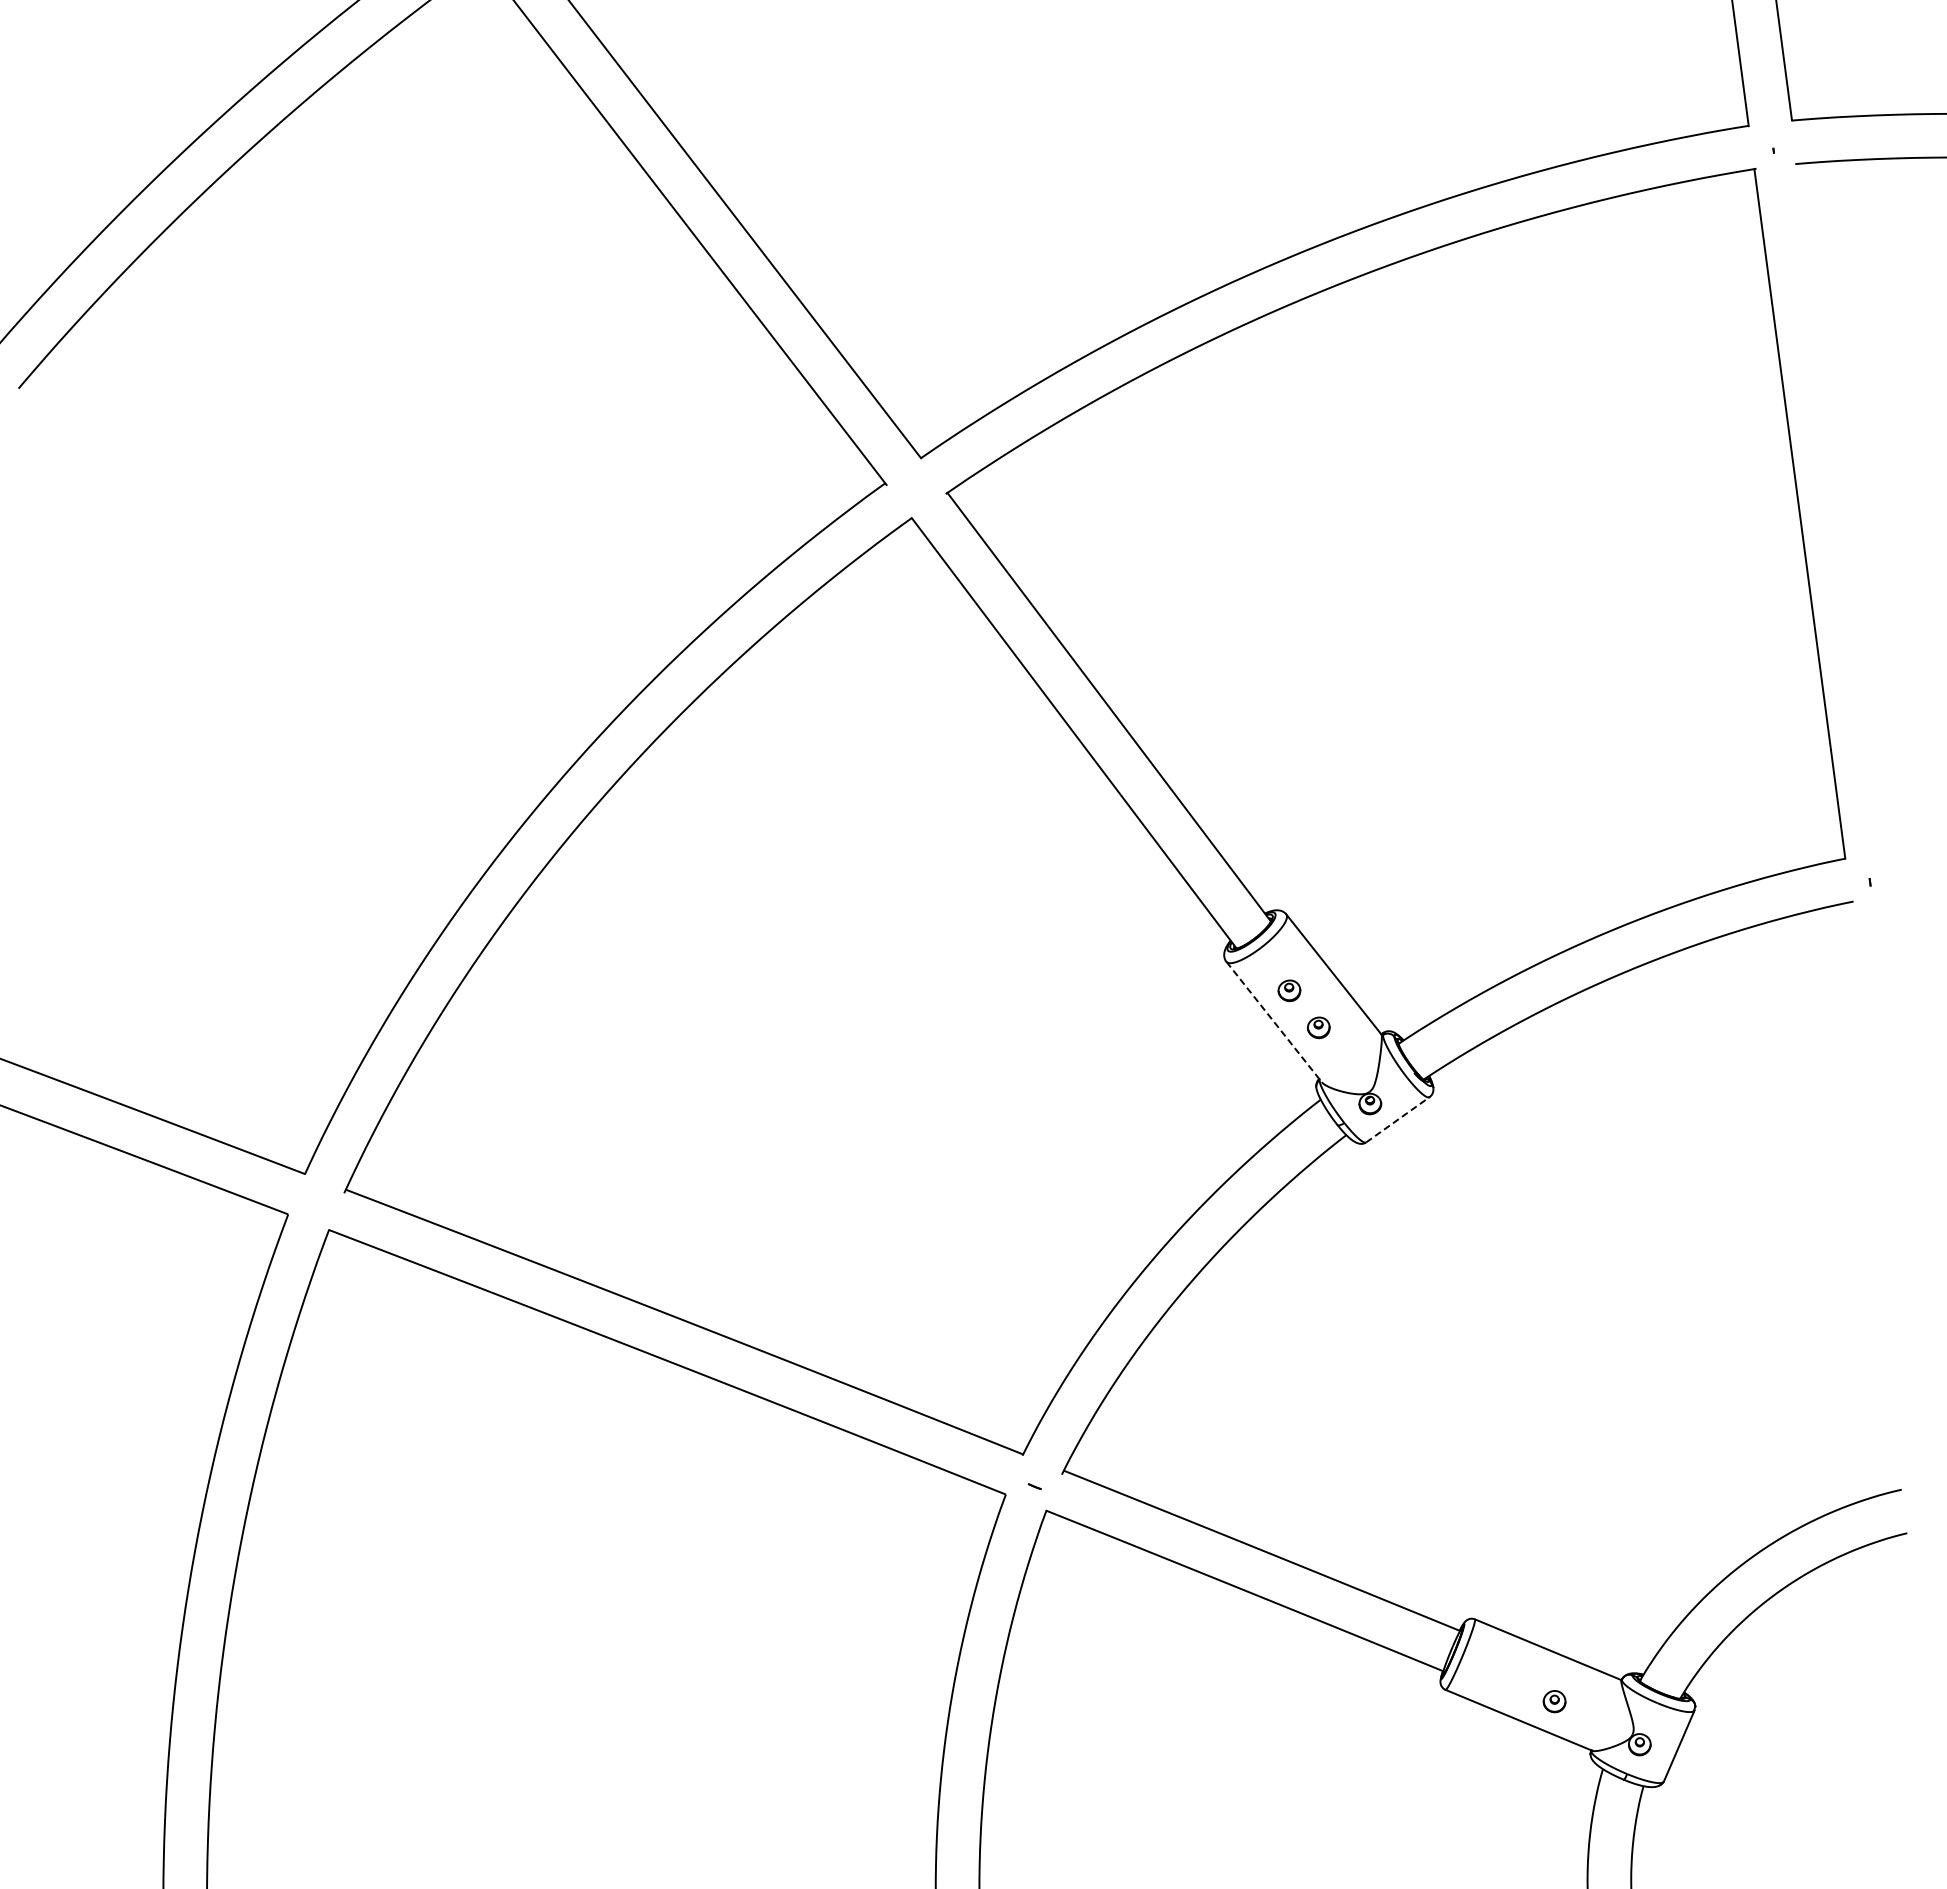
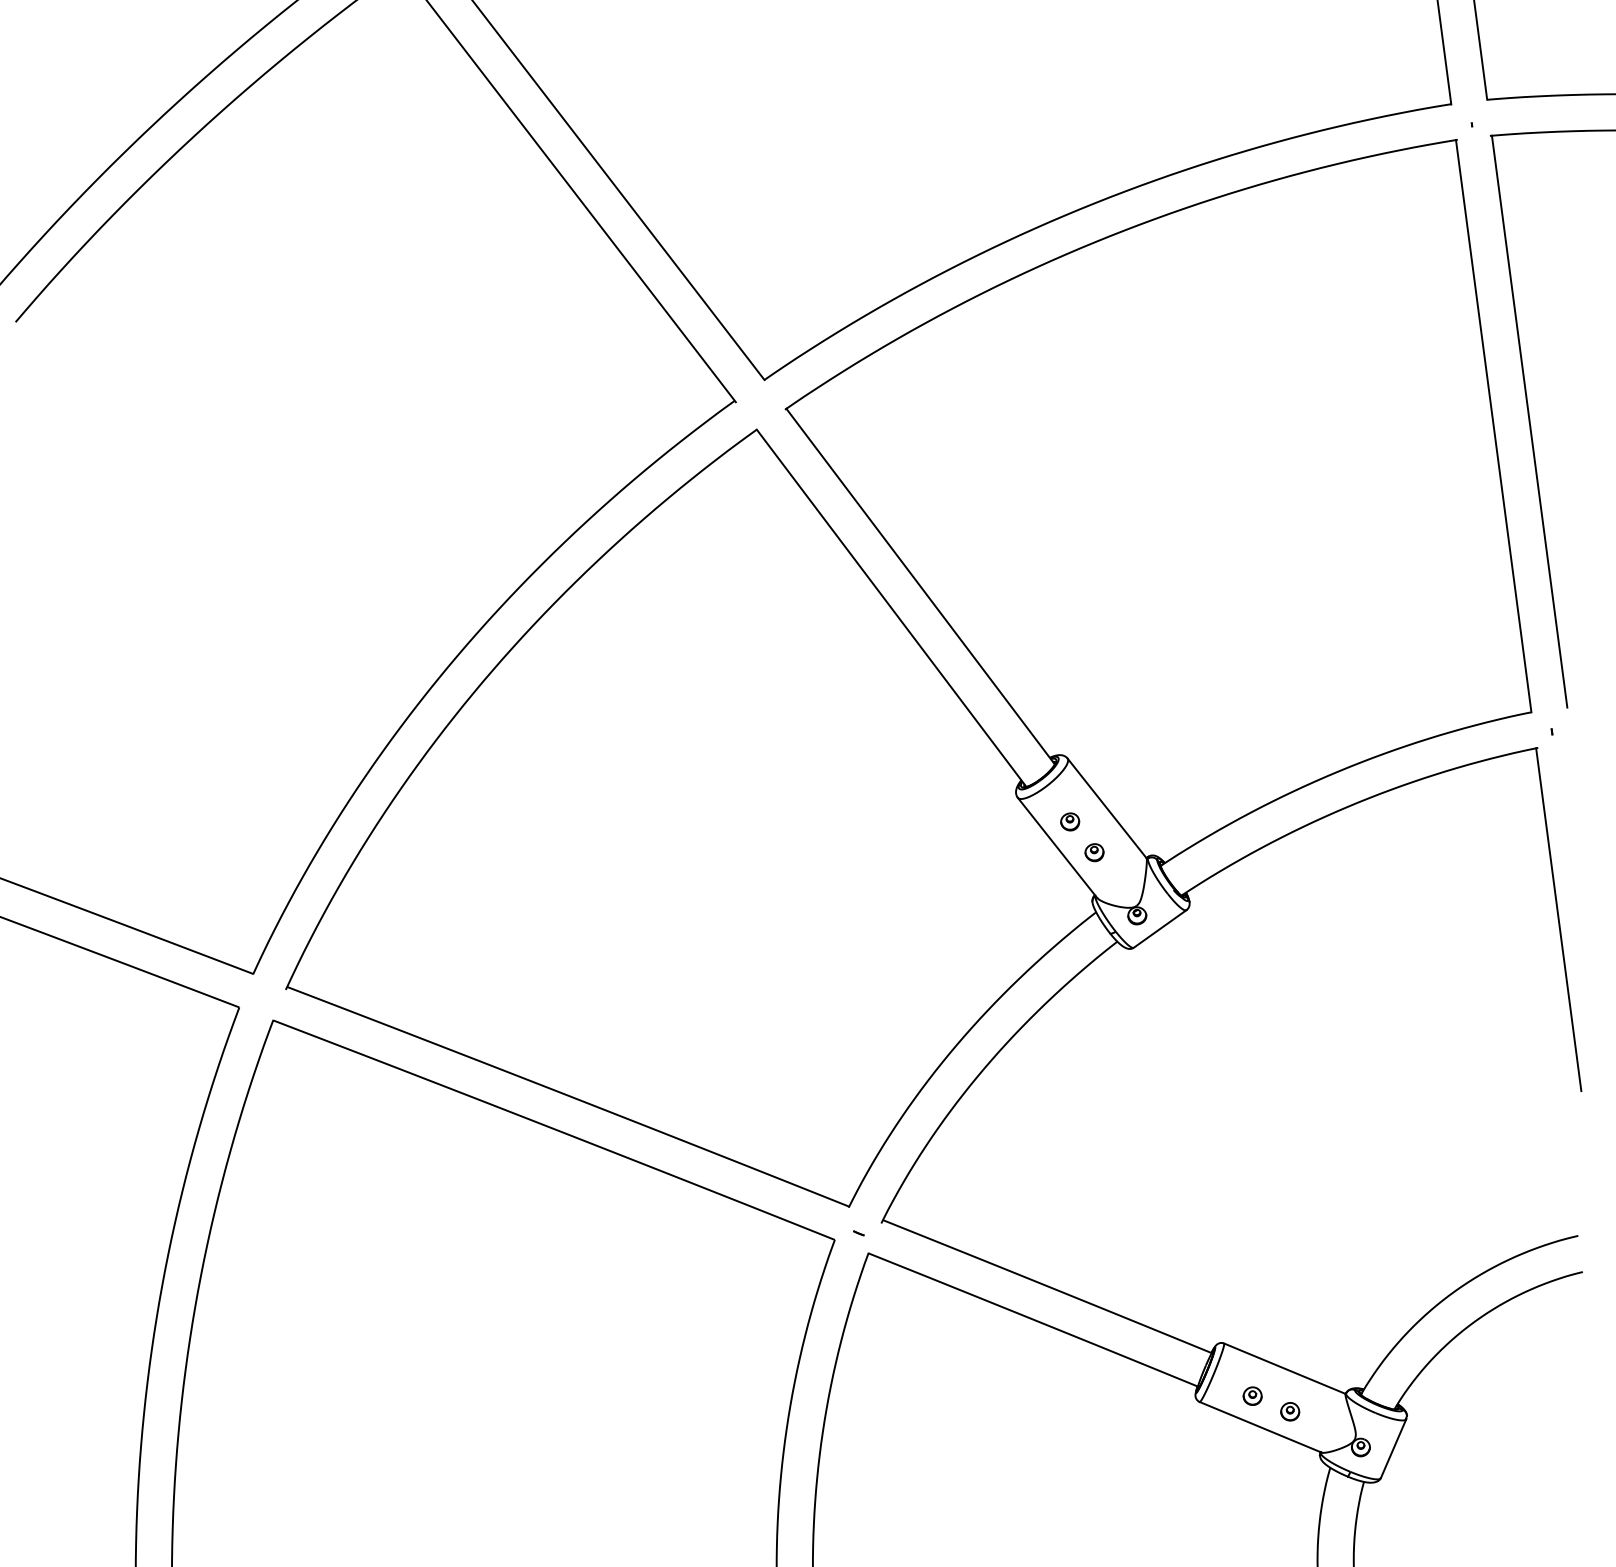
line: (1842, 508) -> (1529, 421), added
line: (1274, 1022) -> (1057, 848), dashed -> solid
line: (1878, 1108) -> (1558, 919), added
line: (1397, 1119) -> (1159, 928), dashed -> solid
part: (1509, 1682) -> (1252, 1395), added

